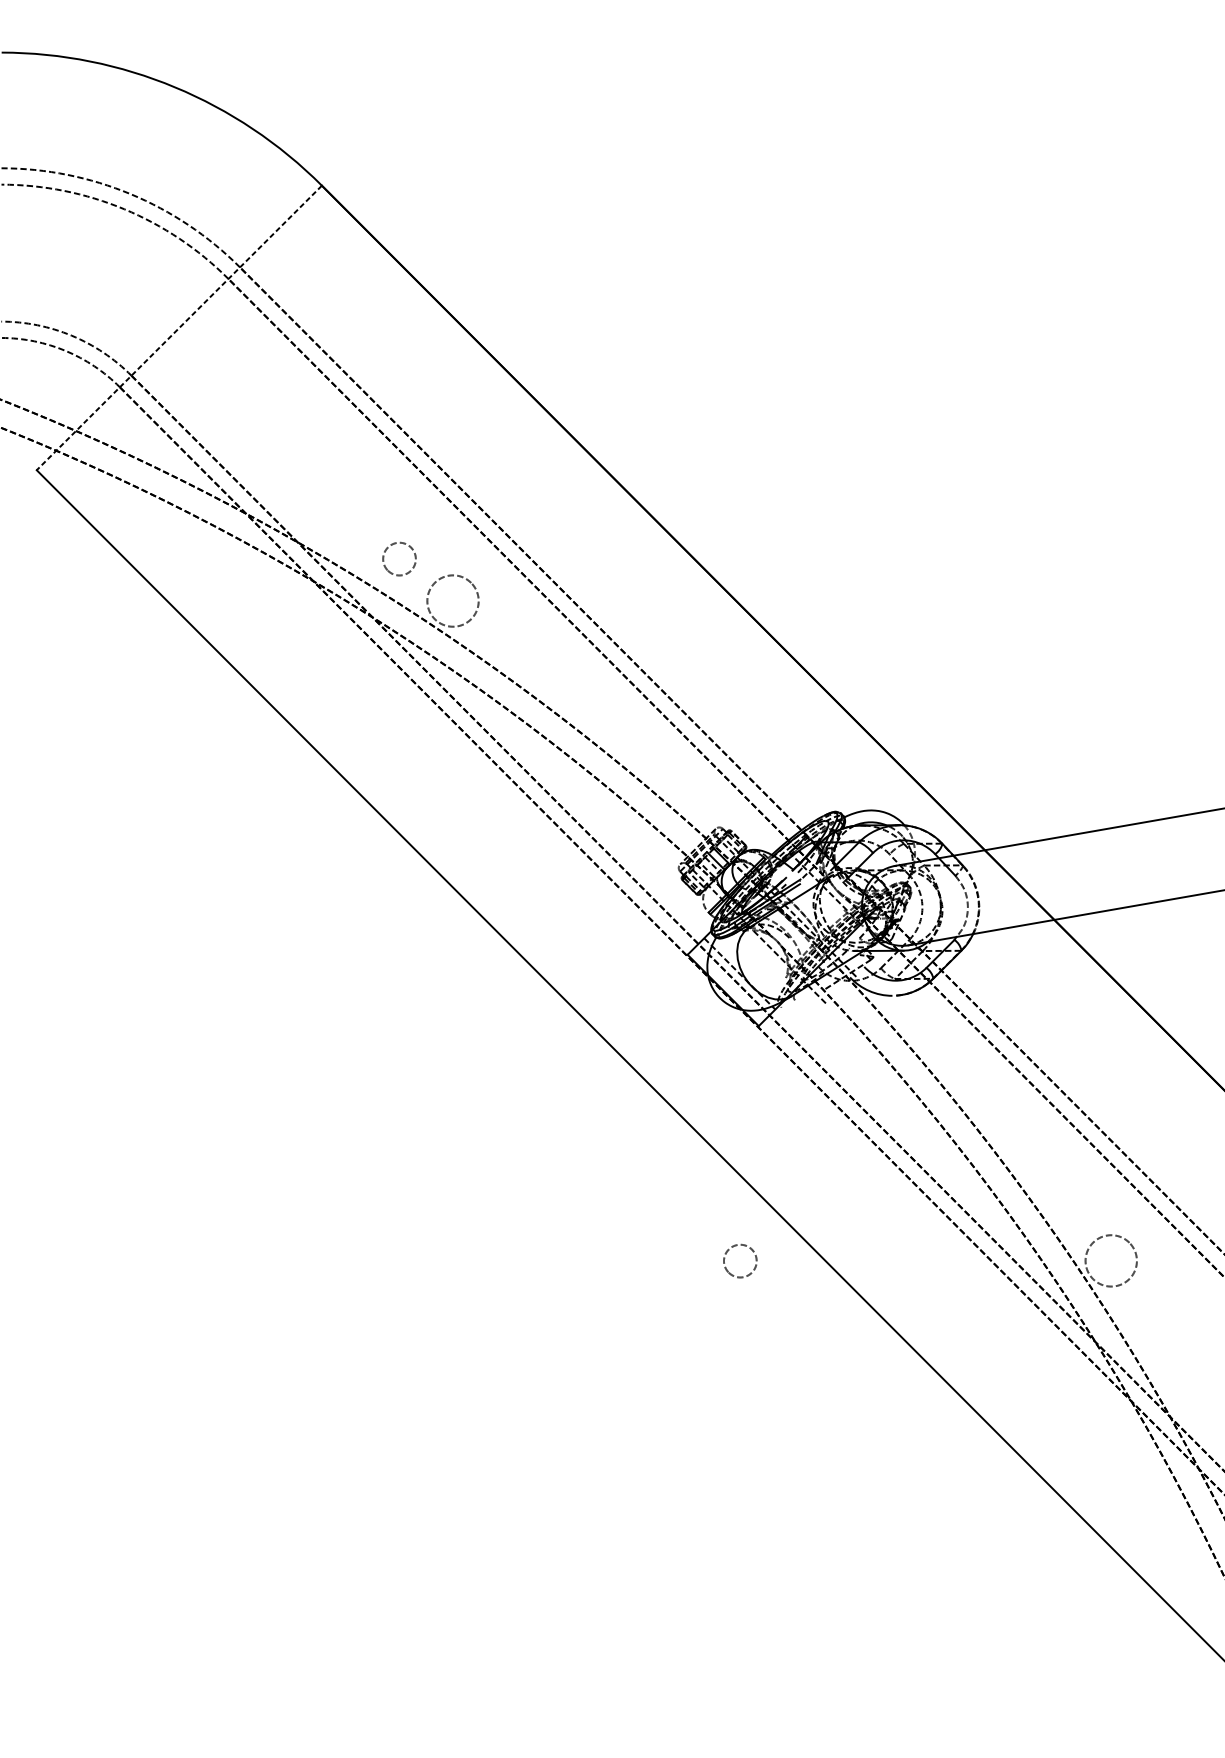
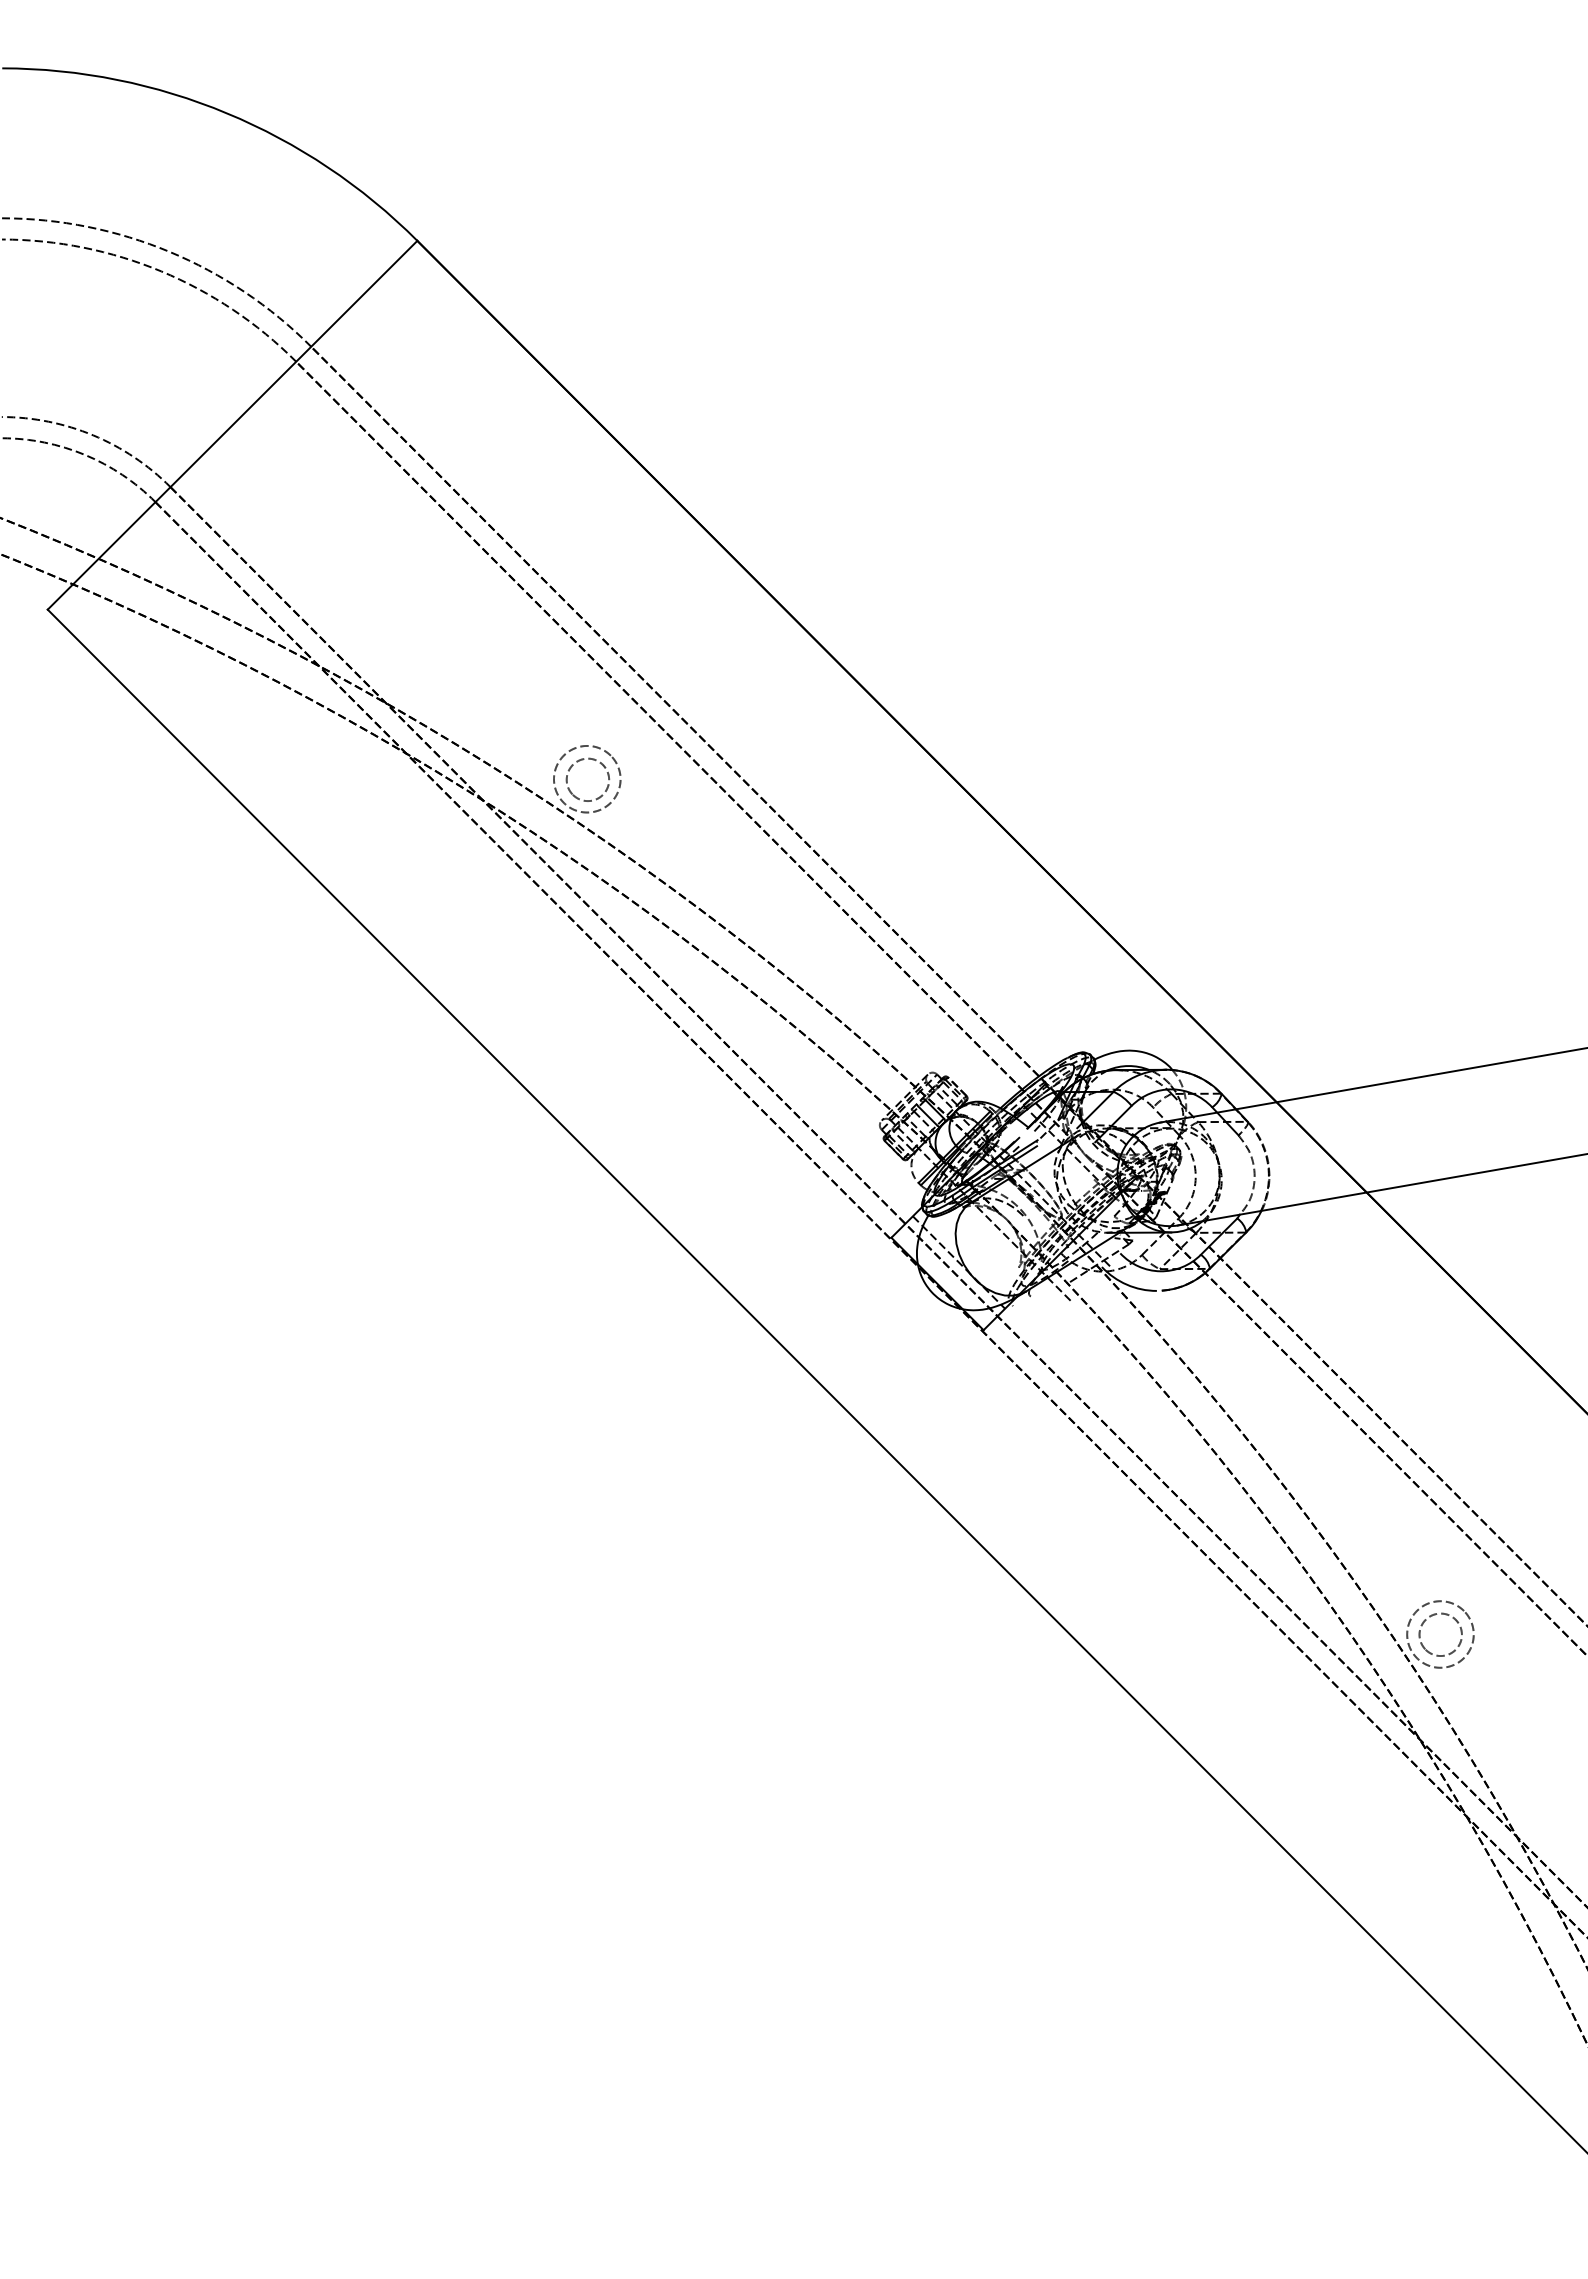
line: (179, 328) -> (232, 425), dashed -> solid
part: (396, 544) -> (583, 760), moved
part: (736, 1246) -> (1435, 1615), moved

